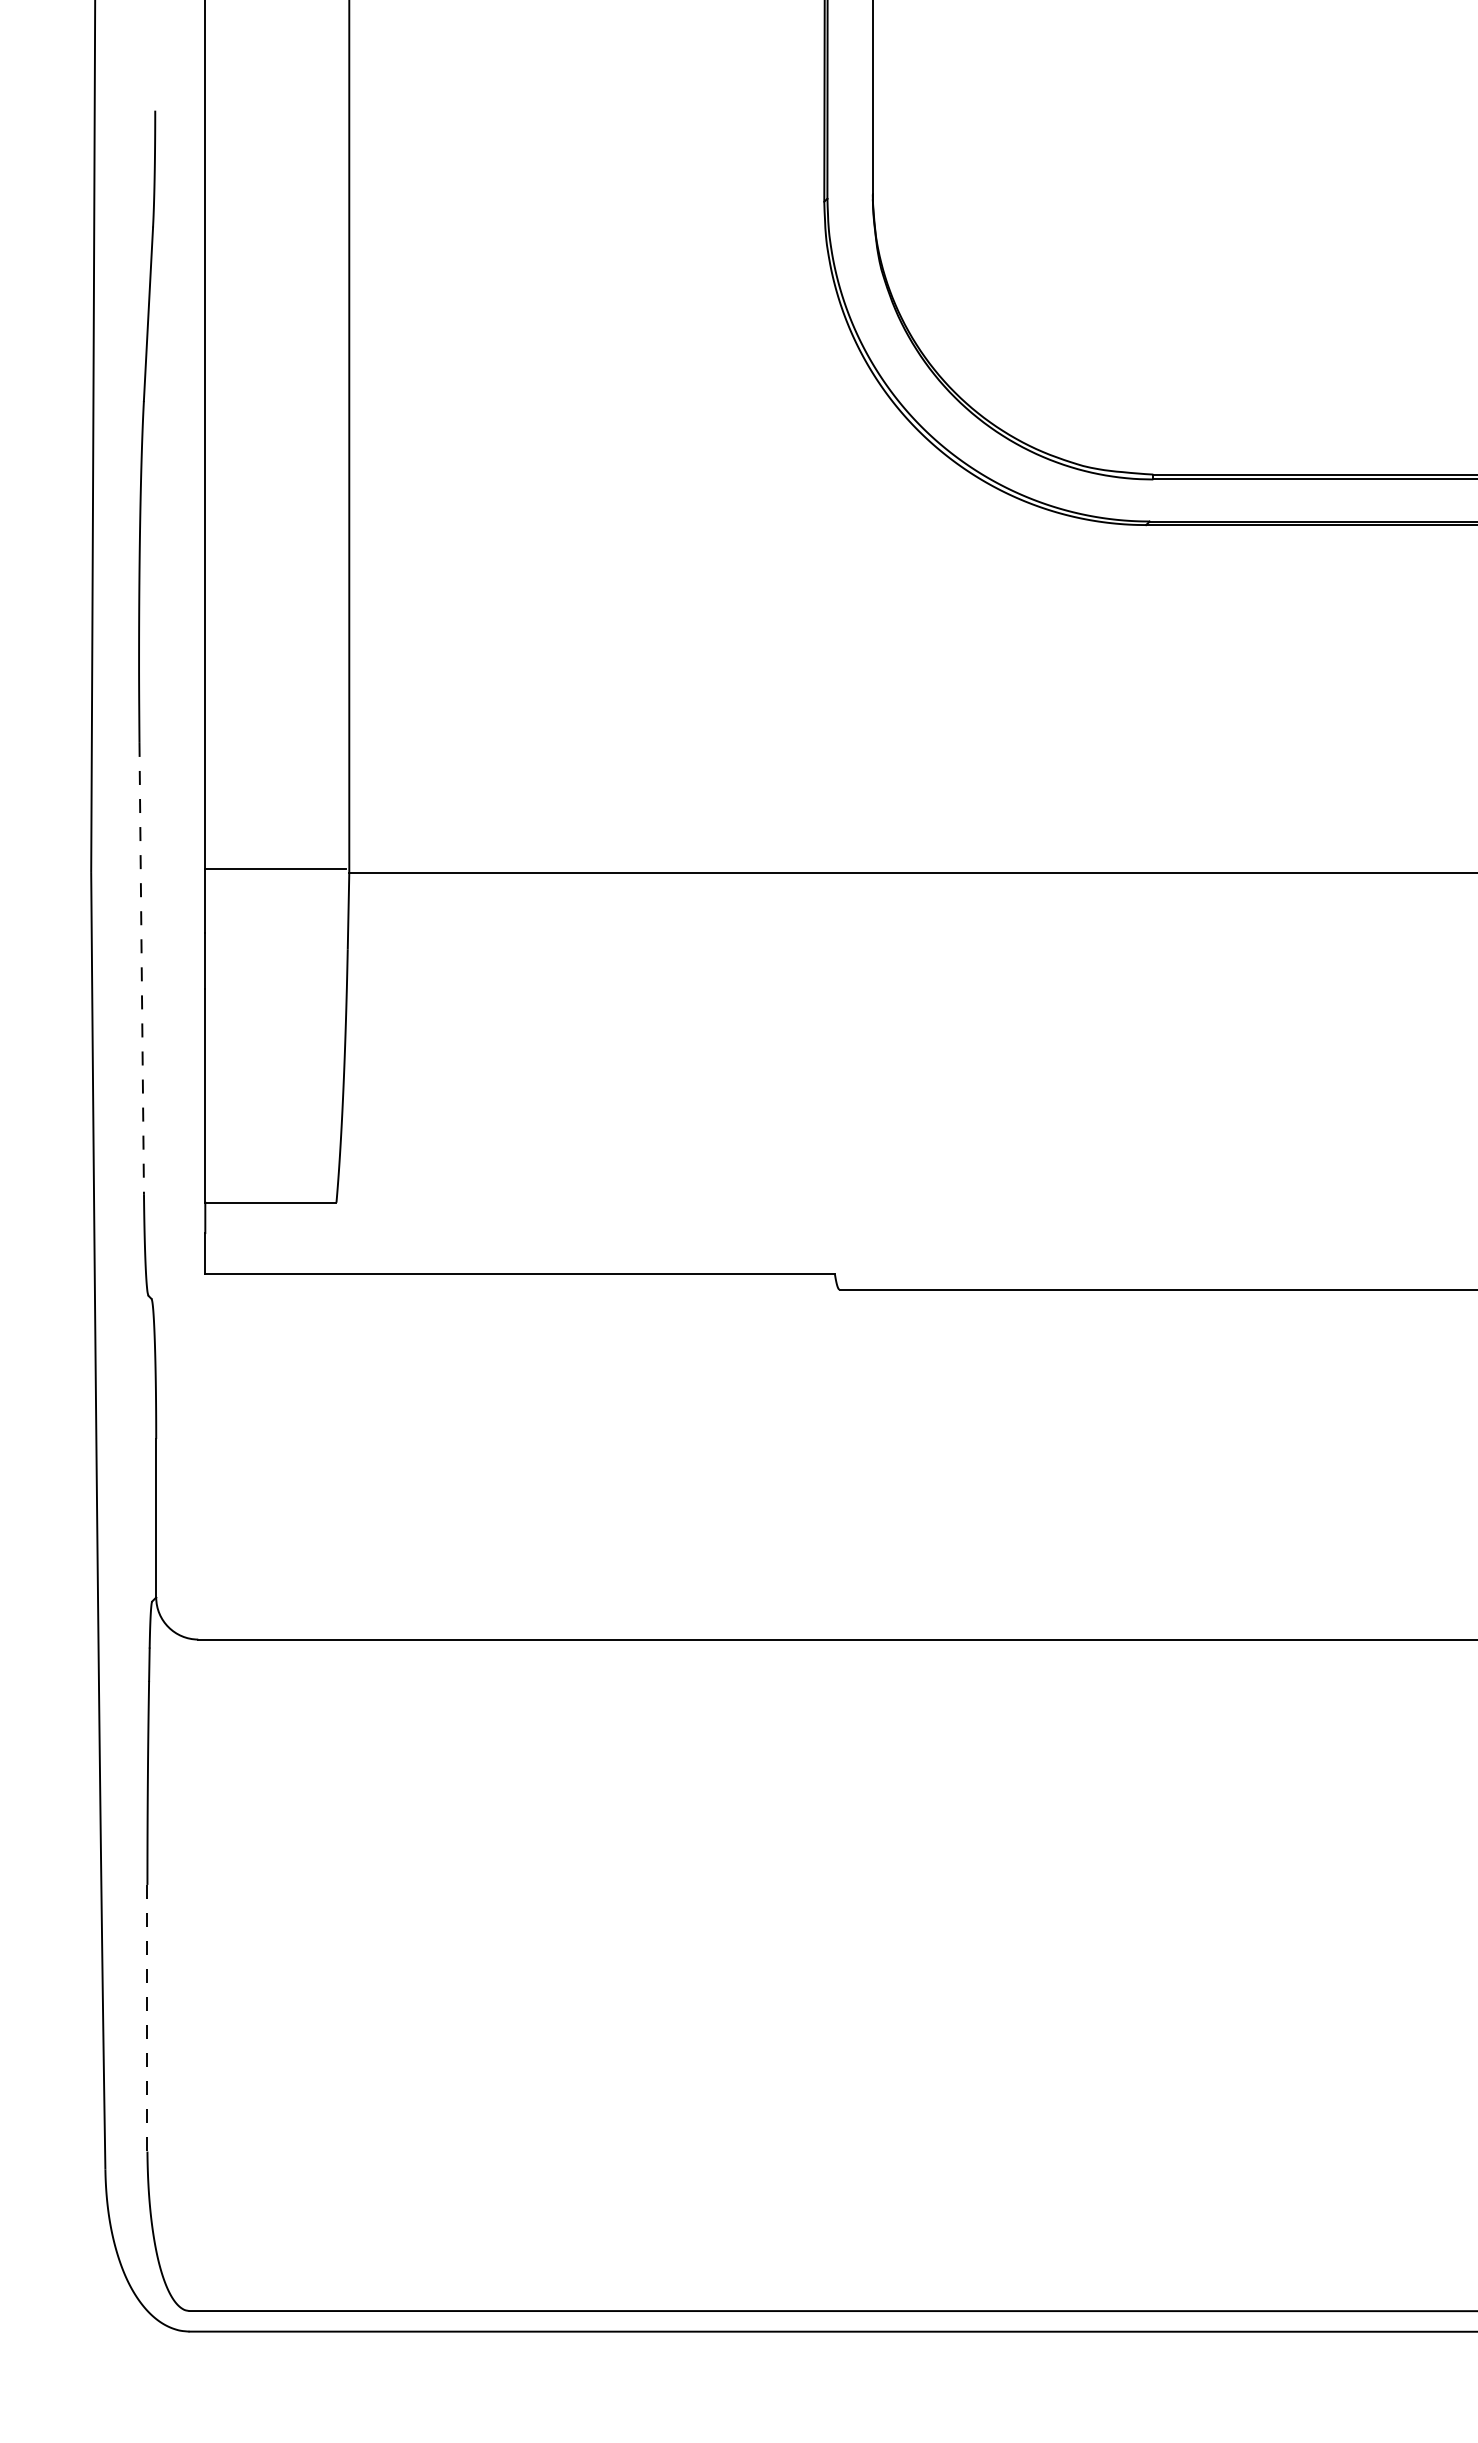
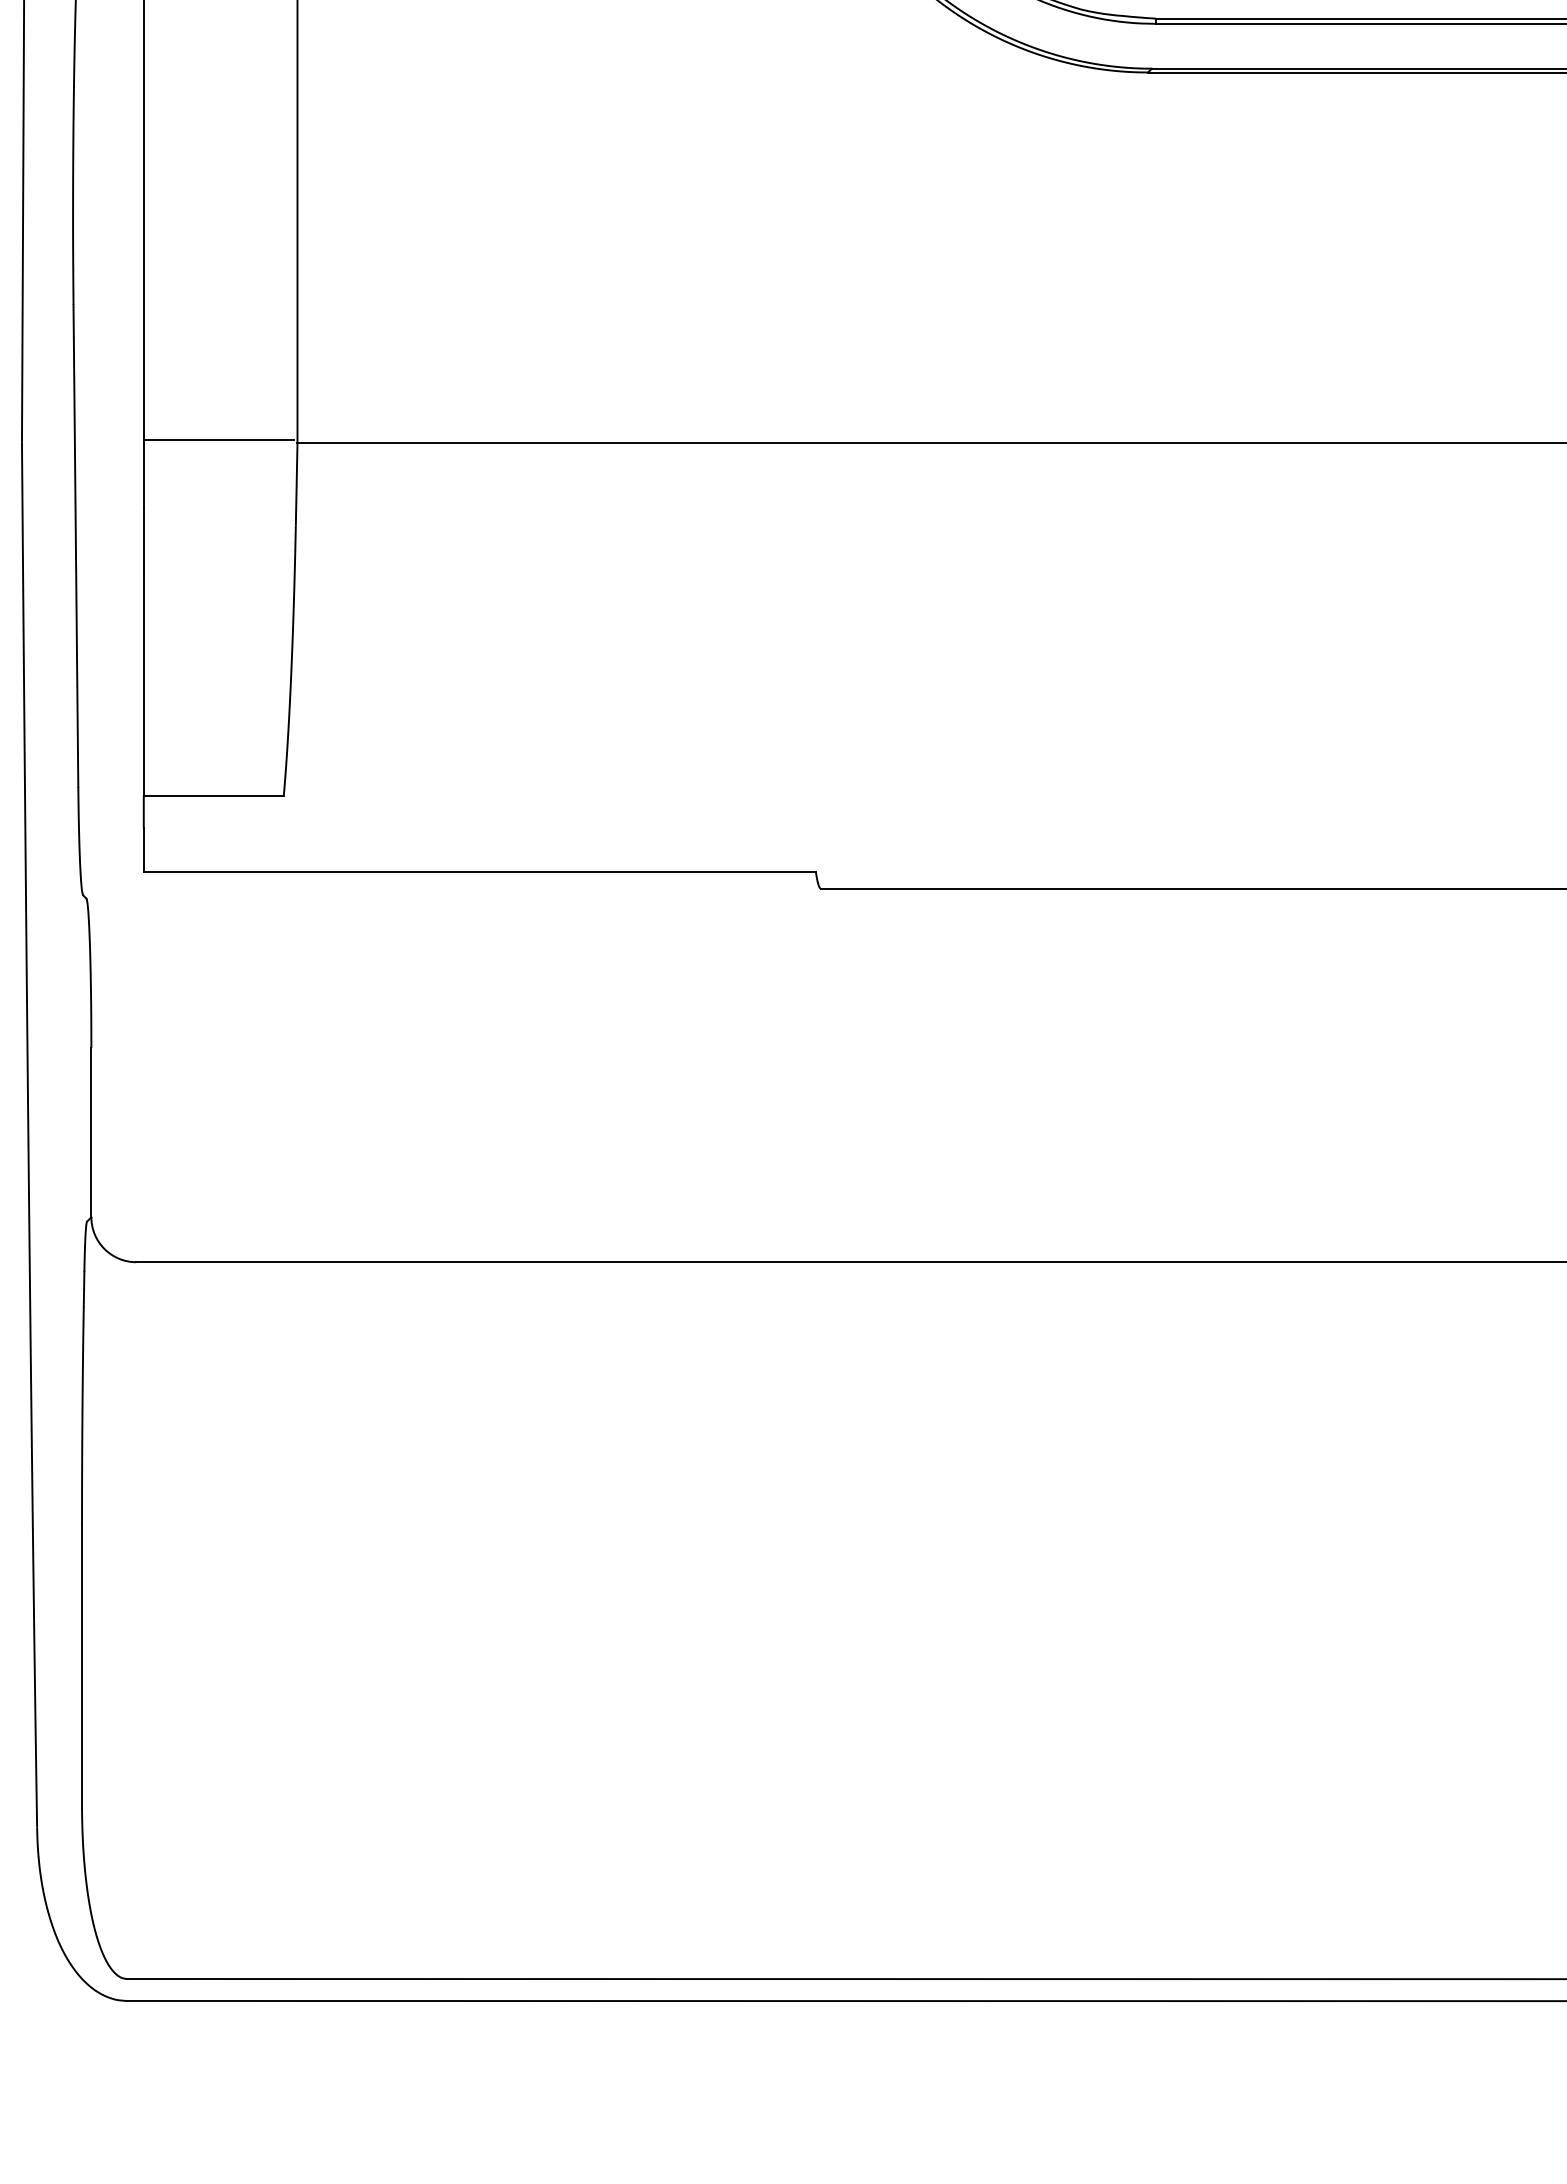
line: (141, 968) -> (75, 545), dashed -> solid
line: (147, 2018) -> (82, 1666), dashed -> solid

